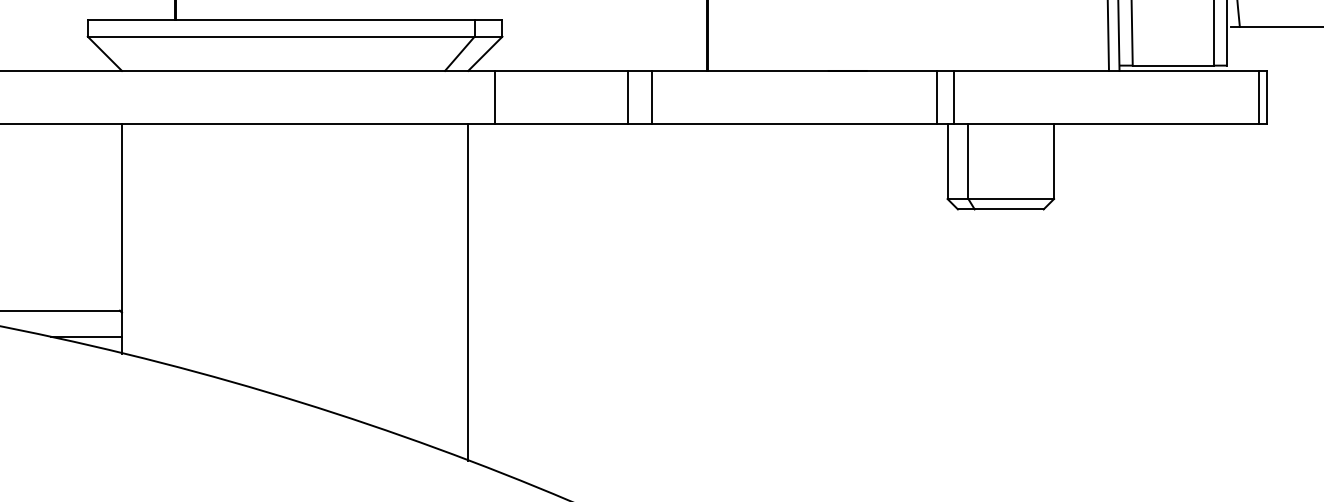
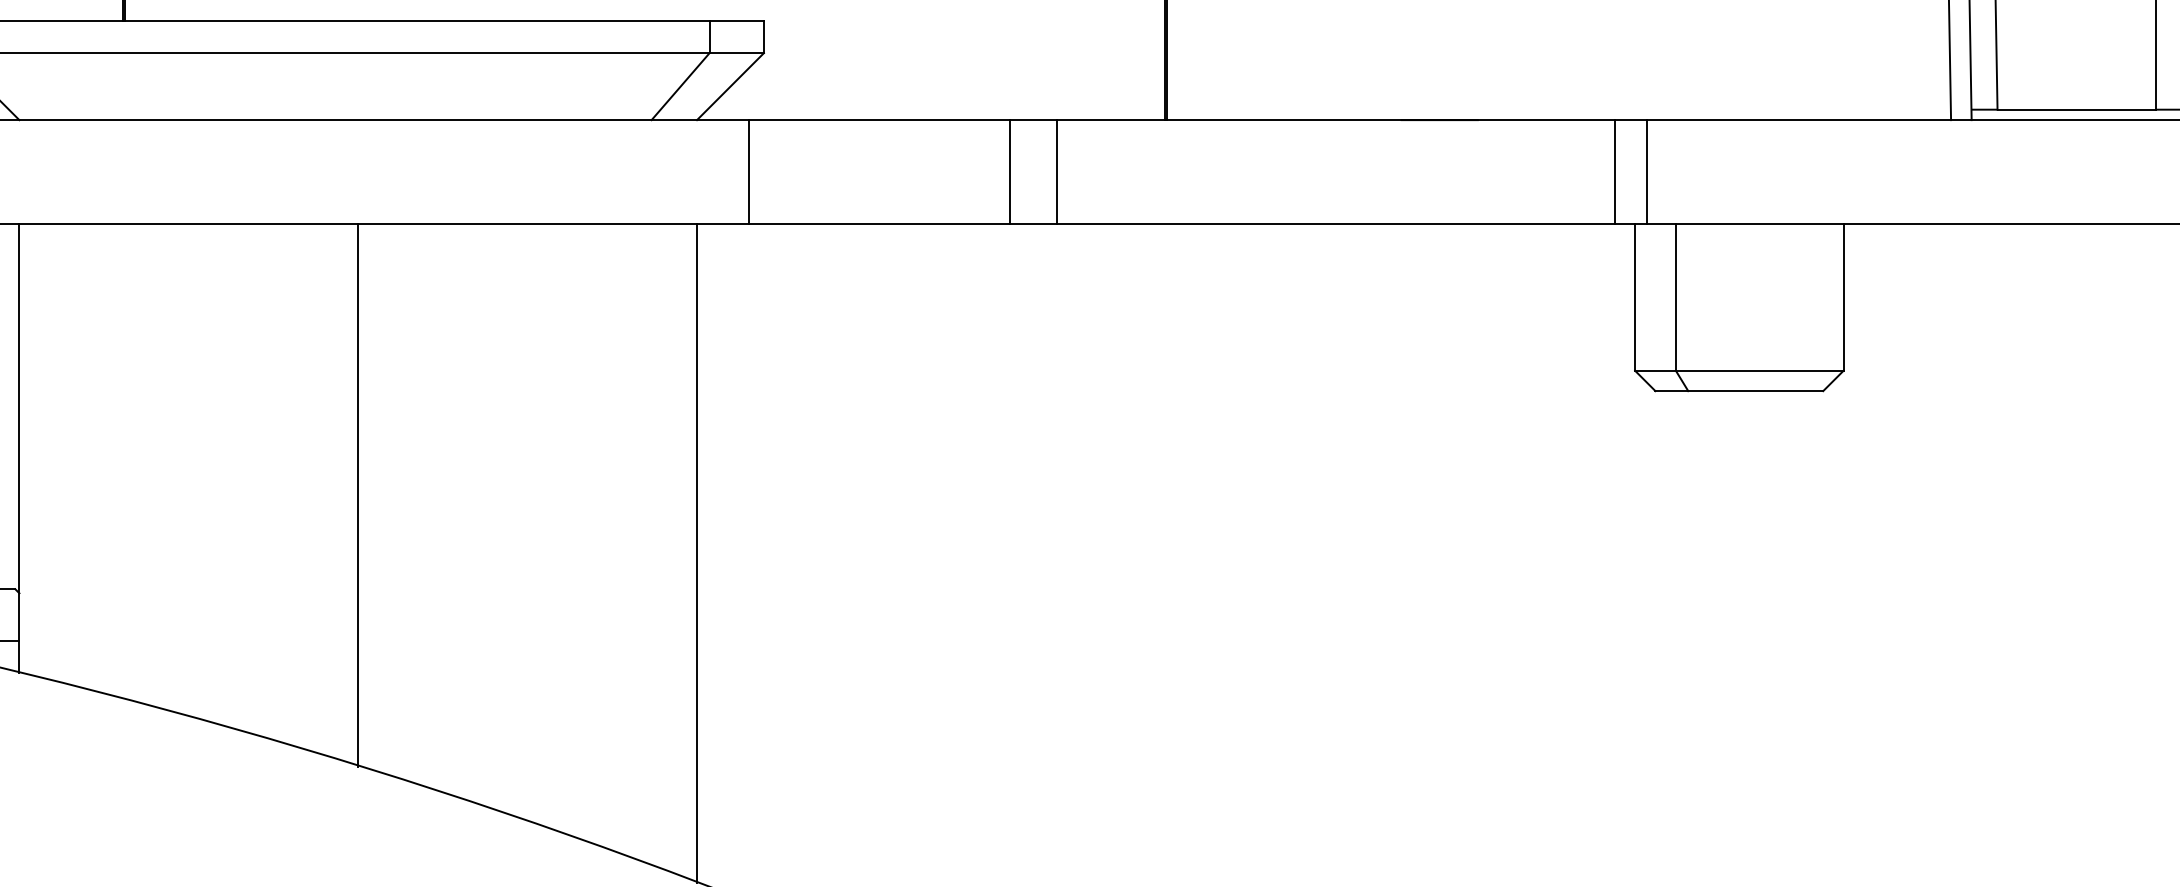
line: (295, 262) -> (358, 495), added

